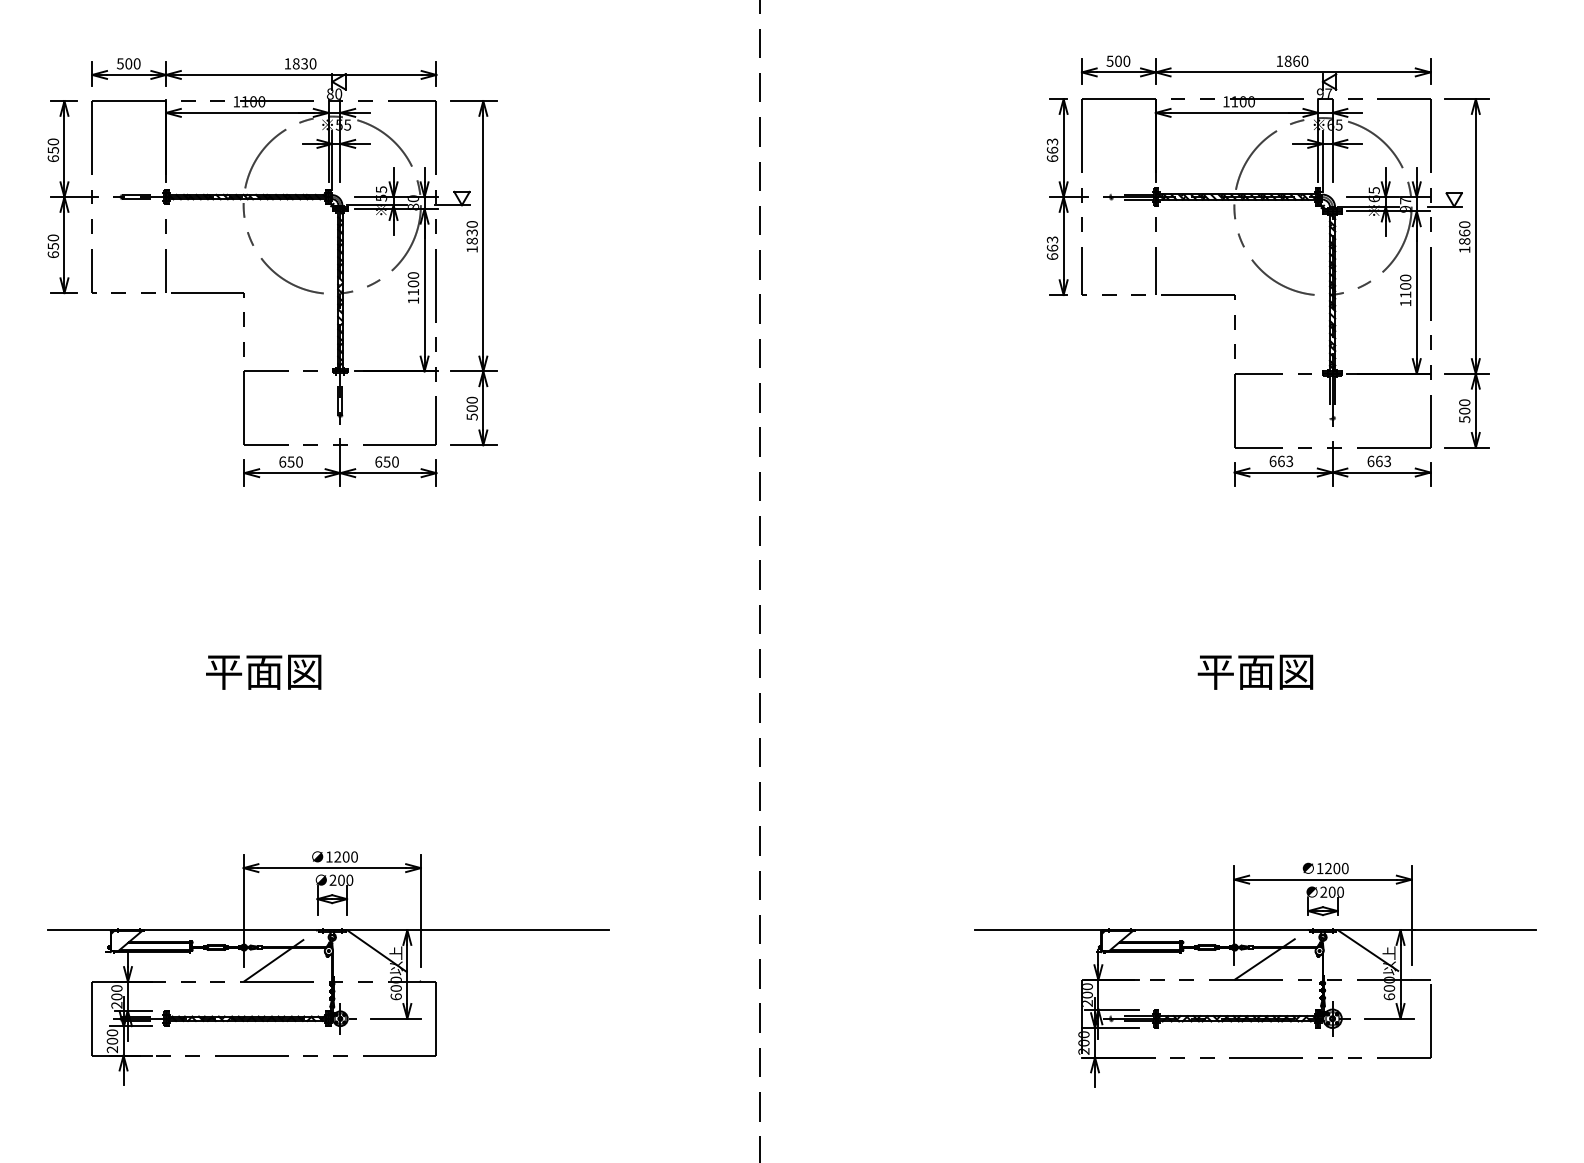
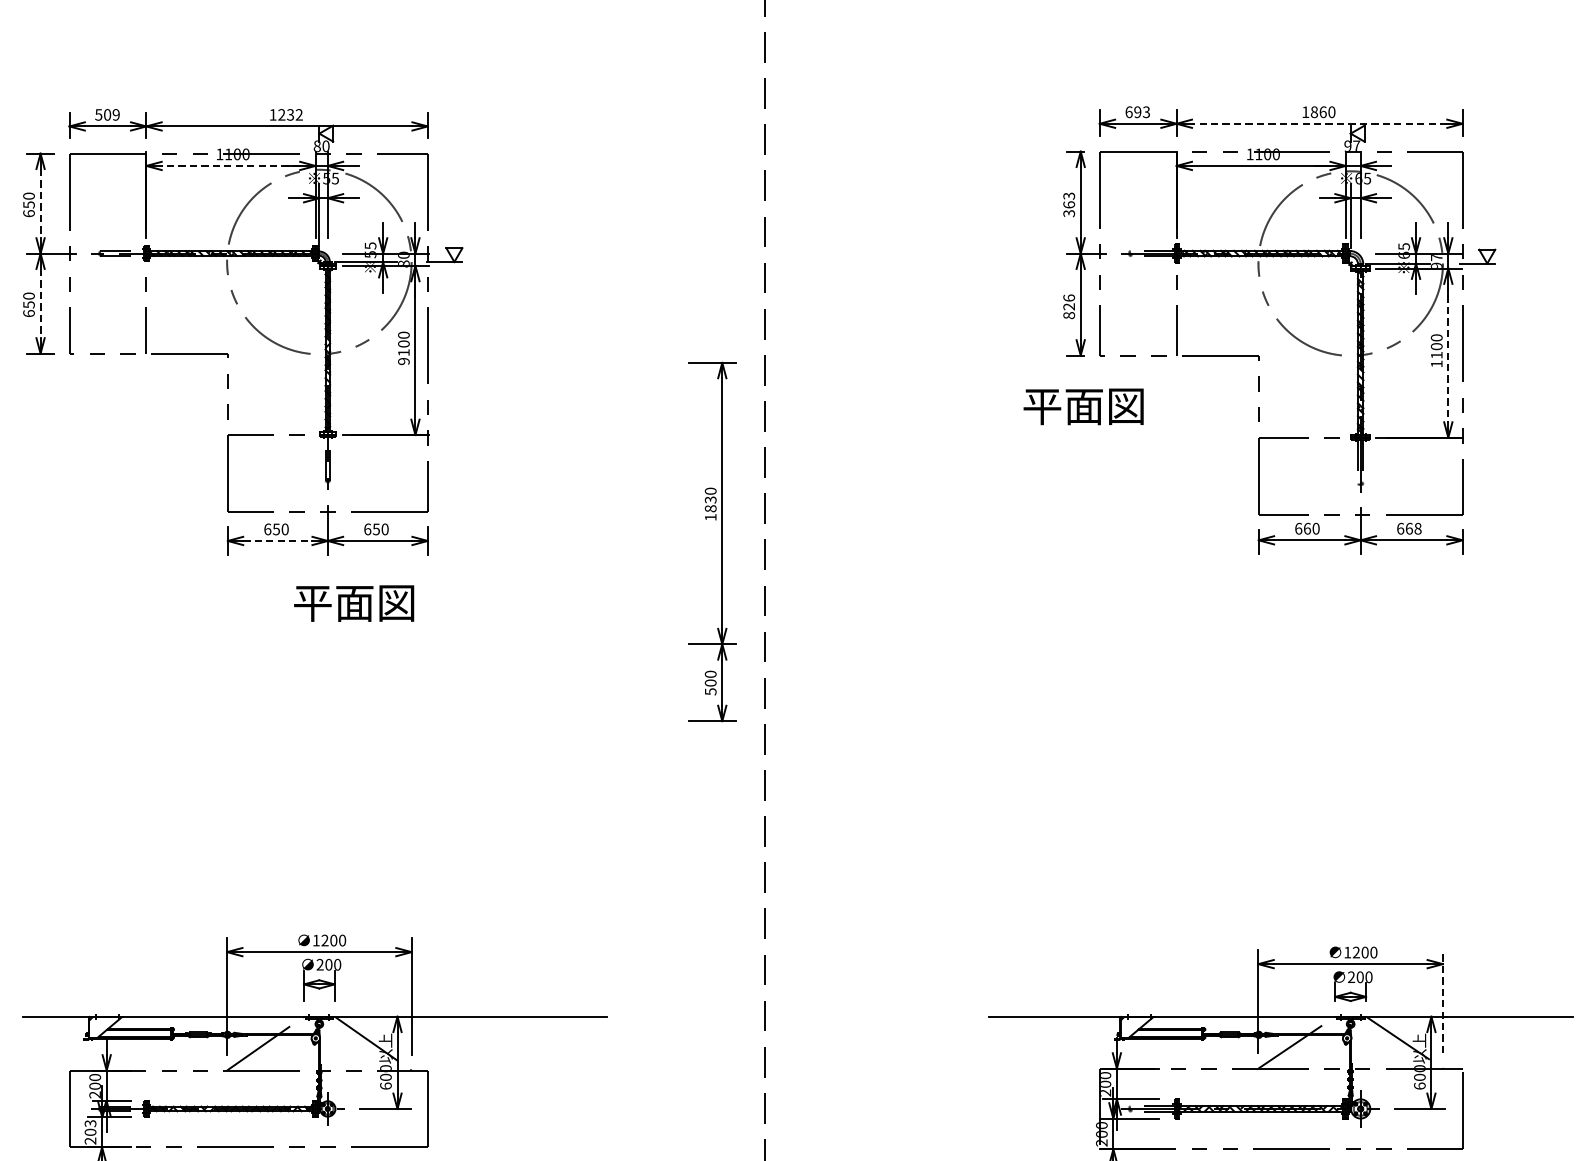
text: (1118, 60) -> (1137, 111), 500 -> 693
text: (136, 63) -> (115, 114), 500 -> 509
text: (304, 63) -> (290, 114), 1830 -> 1232
line: (1293, 72) -> (1319, 123), solid -> dashed
line: (246, 112) -> (230, 165), solid -> dashed
line: (64, 149) -> (40, 204), solid -> dashed
text: (1052, 158) -> (1069, 213), 663 -> 363
line: (64, 245) -> (40, 303), solid -> dashed
text: (1052, 248) -> (1069, 307), 663 -> 826
part: (482, 273) -> (721, 542), moved
part: (1475, 273) -> (1509, 333), removed
line: (1416, 293) -> (1448, 353), solid -> dashed
text: (413, 300) -> (403, 361), 1100 -> 9100
text: (1387, 460) -> (1417, 527), 663 -> 668
text: (1289, 461) -> (1315, 528), 663 -> 660
line: (292, 473) -> (277, 541), solid -> dashed
text: (263, 671) -> (353, 602), moved
text: (1255, 671) -> (1083, 405), moved
line: (1411, 915) -> (1442, 1001), solid -> dashed
text: (112, 1032) -> (90, 1123), 200 -> 203

